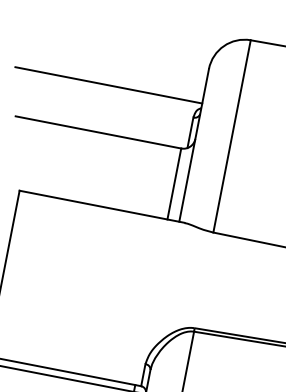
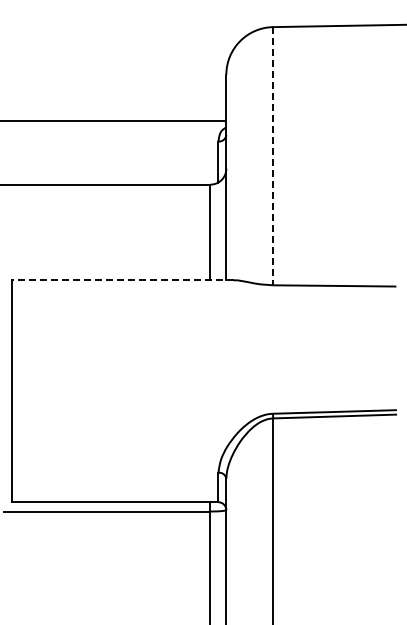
line: (232, 136) -> (273, 156), solid -> dashed
line: (101, 206) -> (122, 279), solid -> dashed

